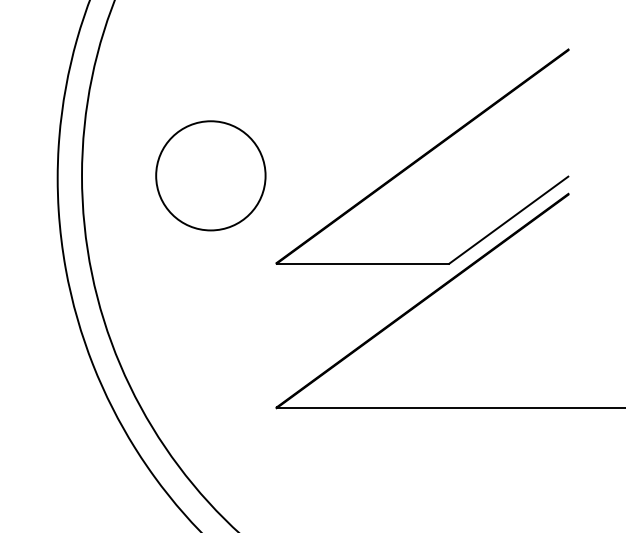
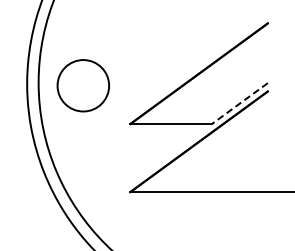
part: (209, 175) -> (82, 85), moved
line: (508, 219) -> (239, 103), solid -> dashed

